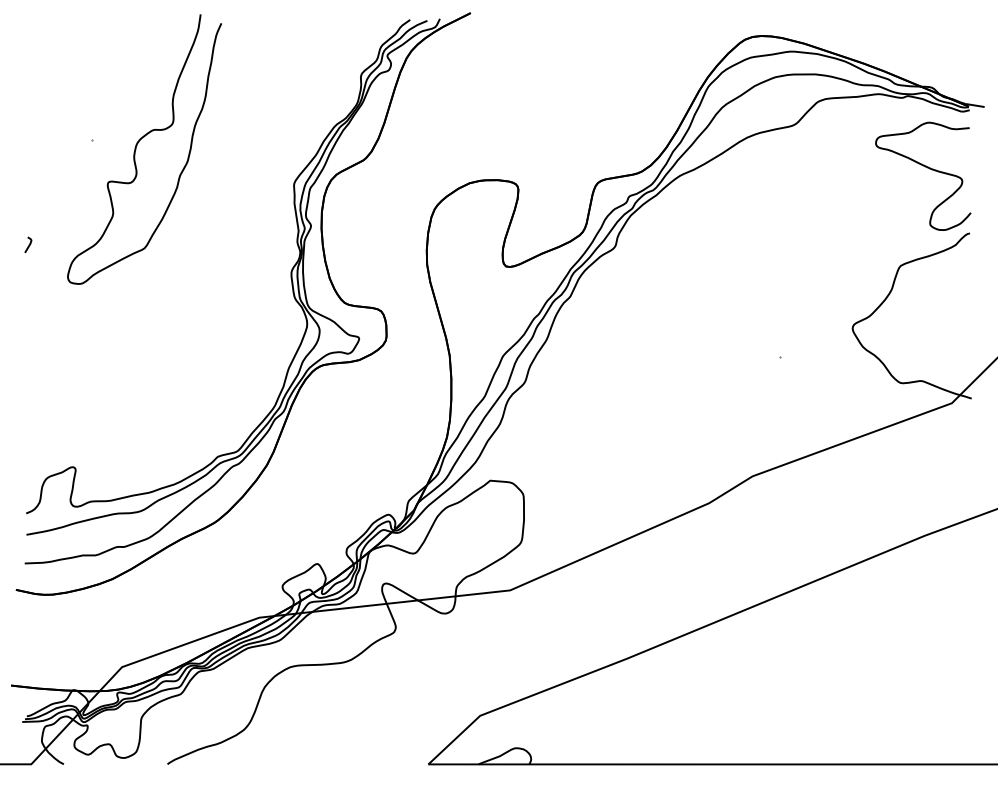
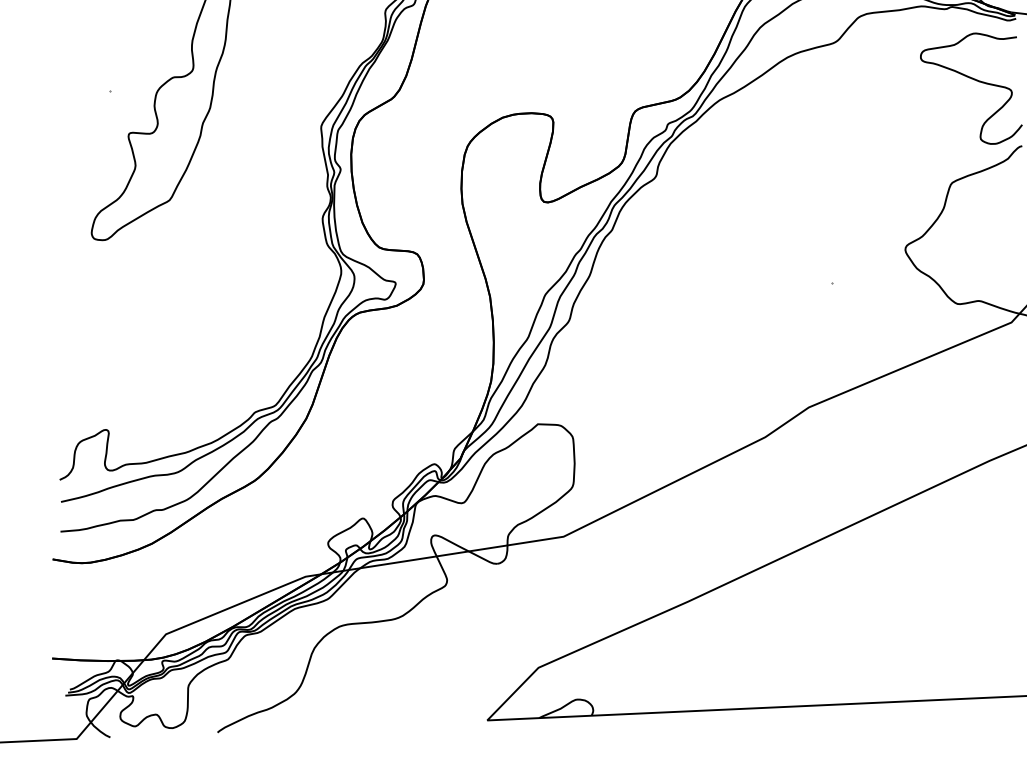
curve: (28, 244) -> (49, 201), removed

